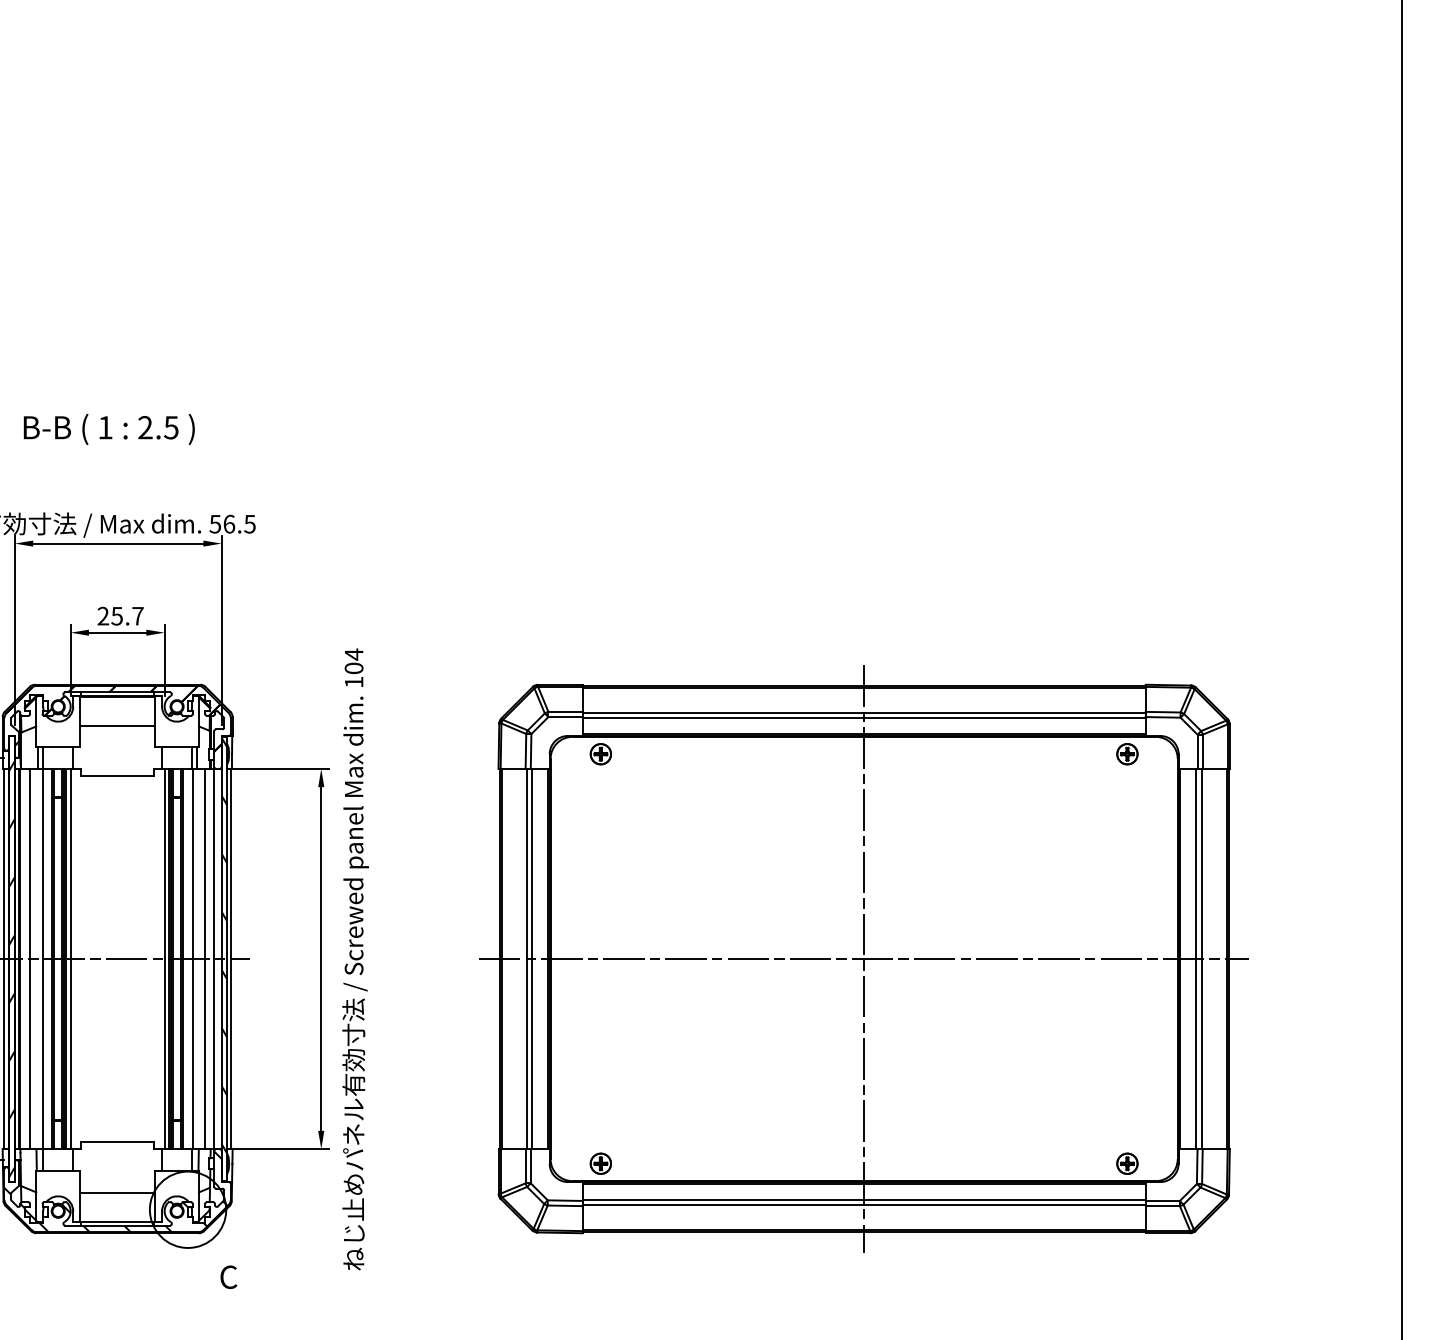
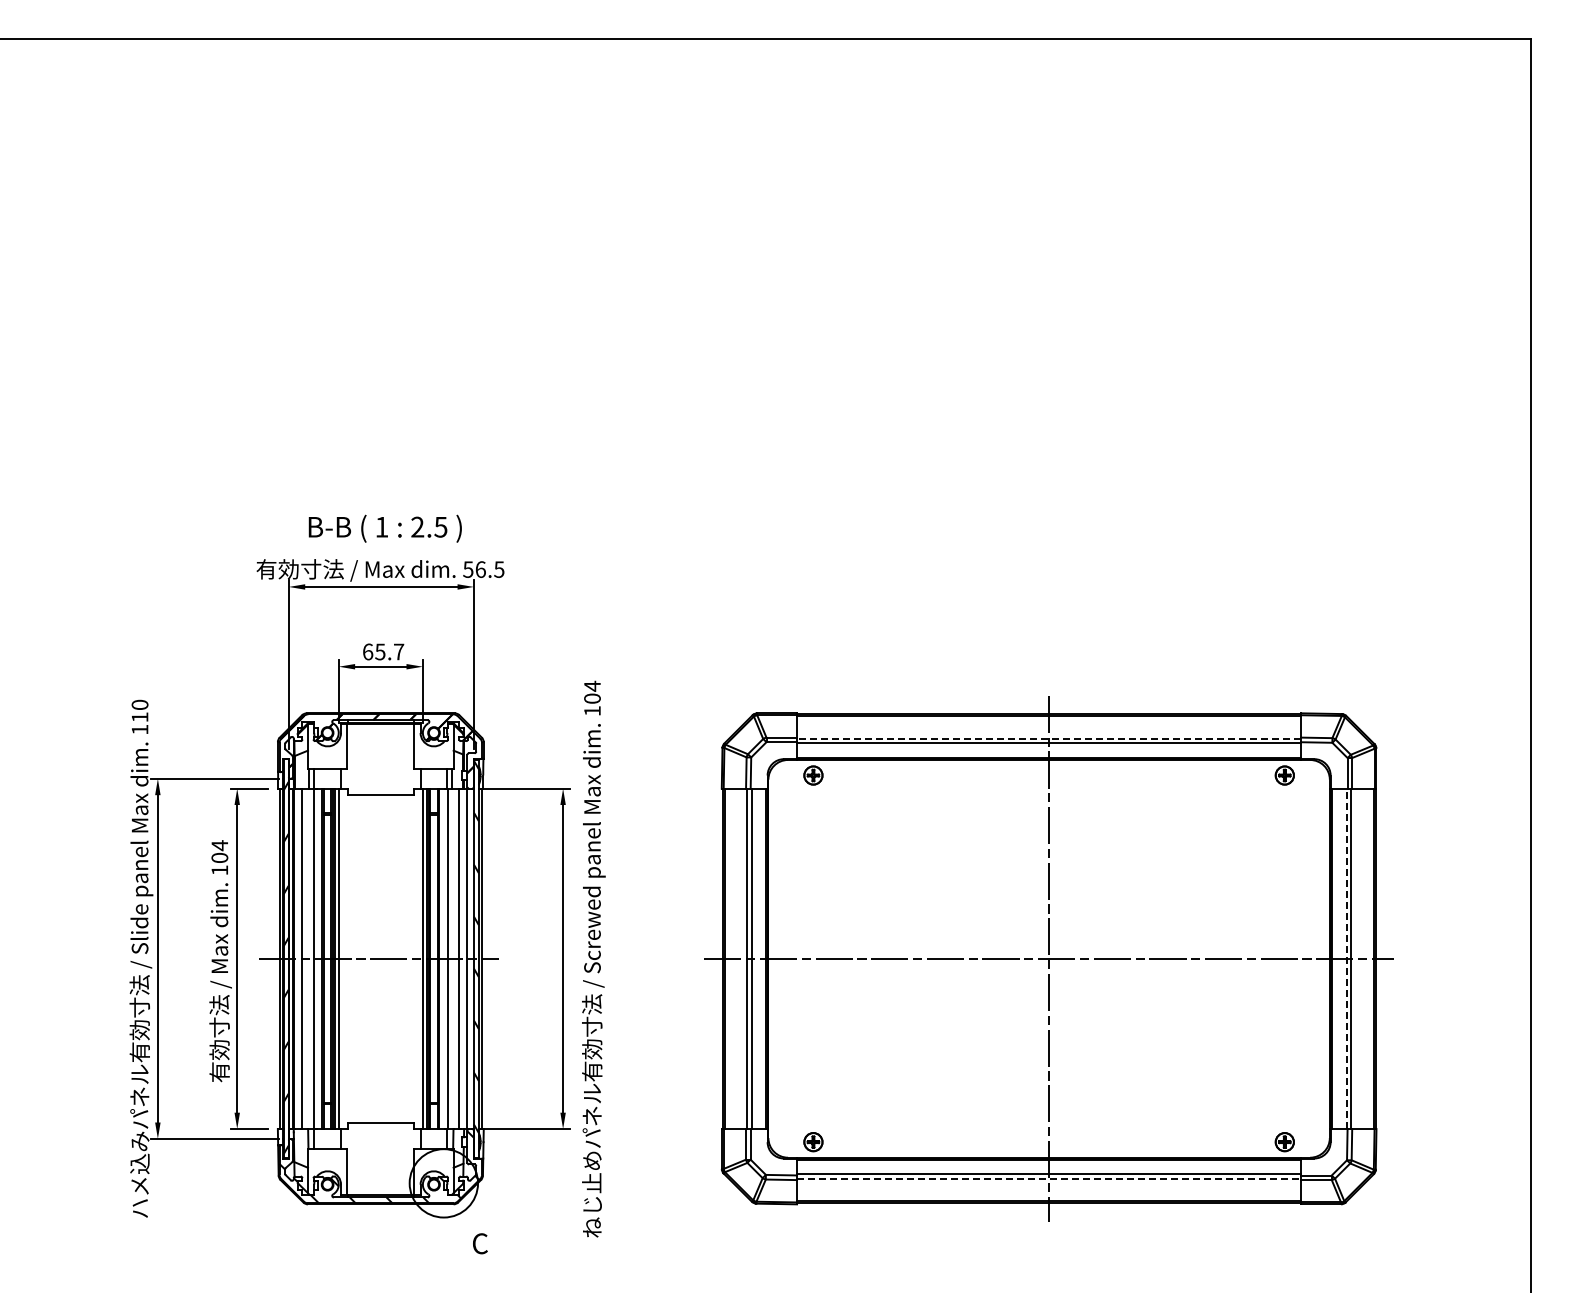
text: (108, 429) -> (384, 528), moved
text: (102, 615) -> (367, 651), 25.7 -> 65.7
line: (863, 712) -> (1048, 738), solid -> dashed
line: (117, 726) -> (380, 750), removed
line: (1196, 958) -> (1346, 958), solid -> dashed
line: (117, 1193) -> (380, 1168), removed
line: (864, 1205) -> (1049, 1179), solid -> dashed

